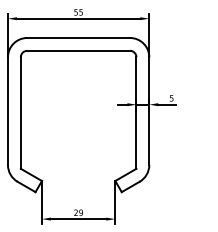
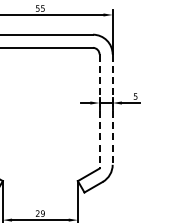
line: (149, 111) -> (112, 109), solid -> dashed
line: (136, 113) -> (99, 112), solid -> dashed

